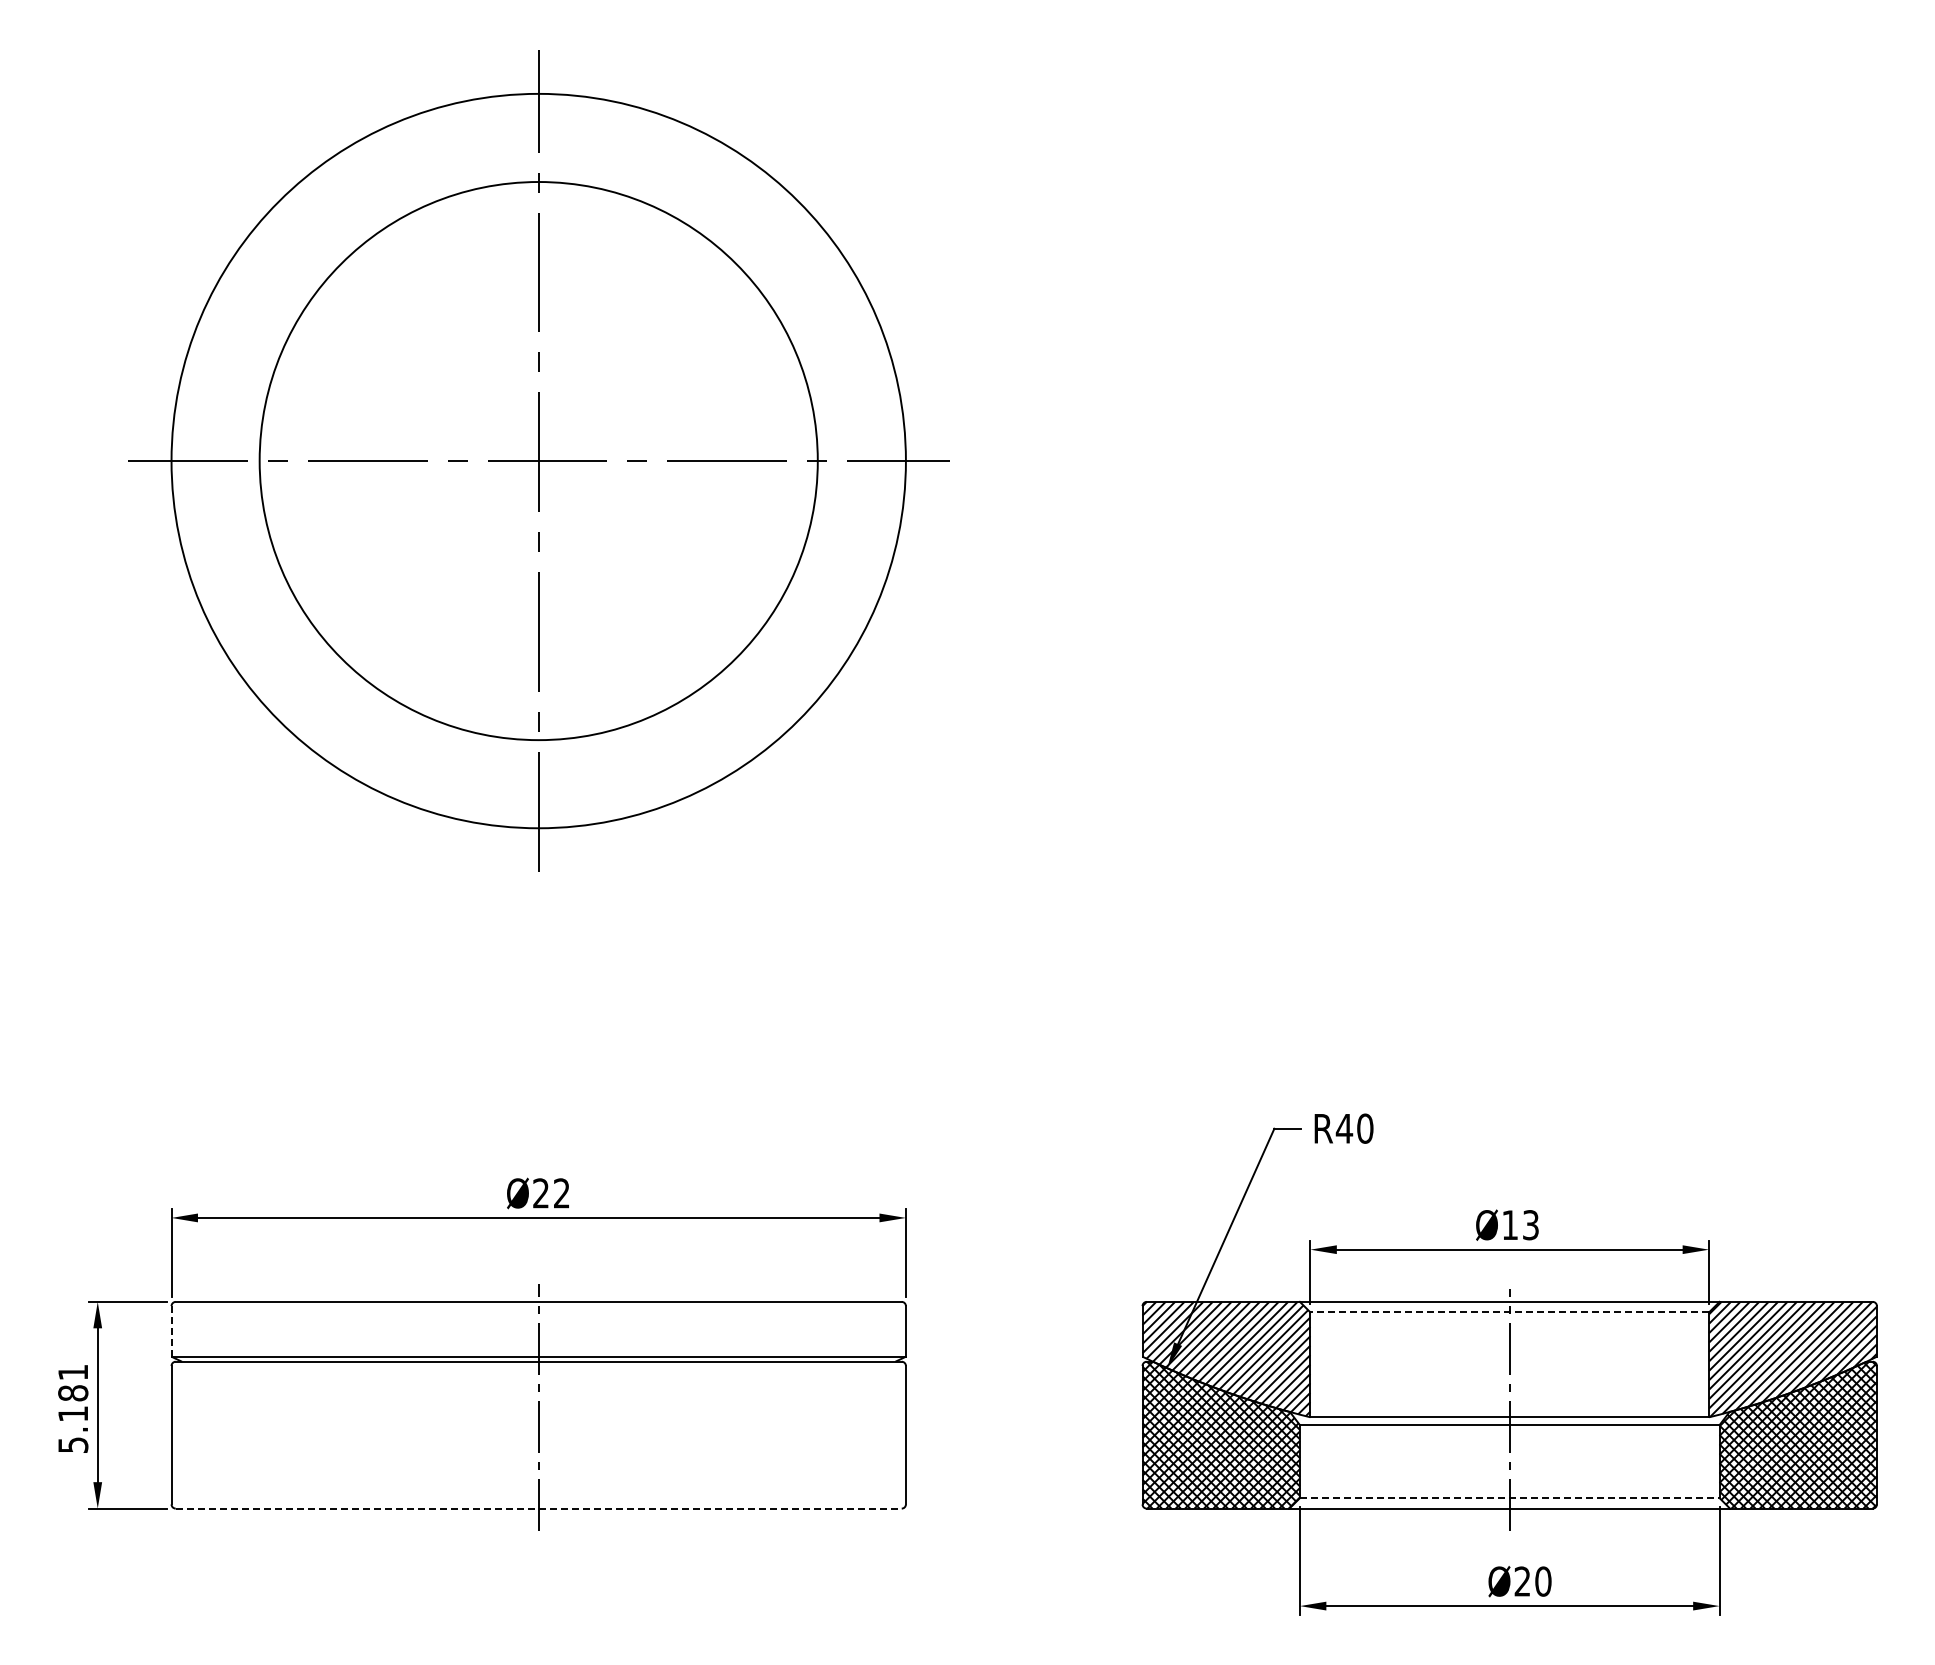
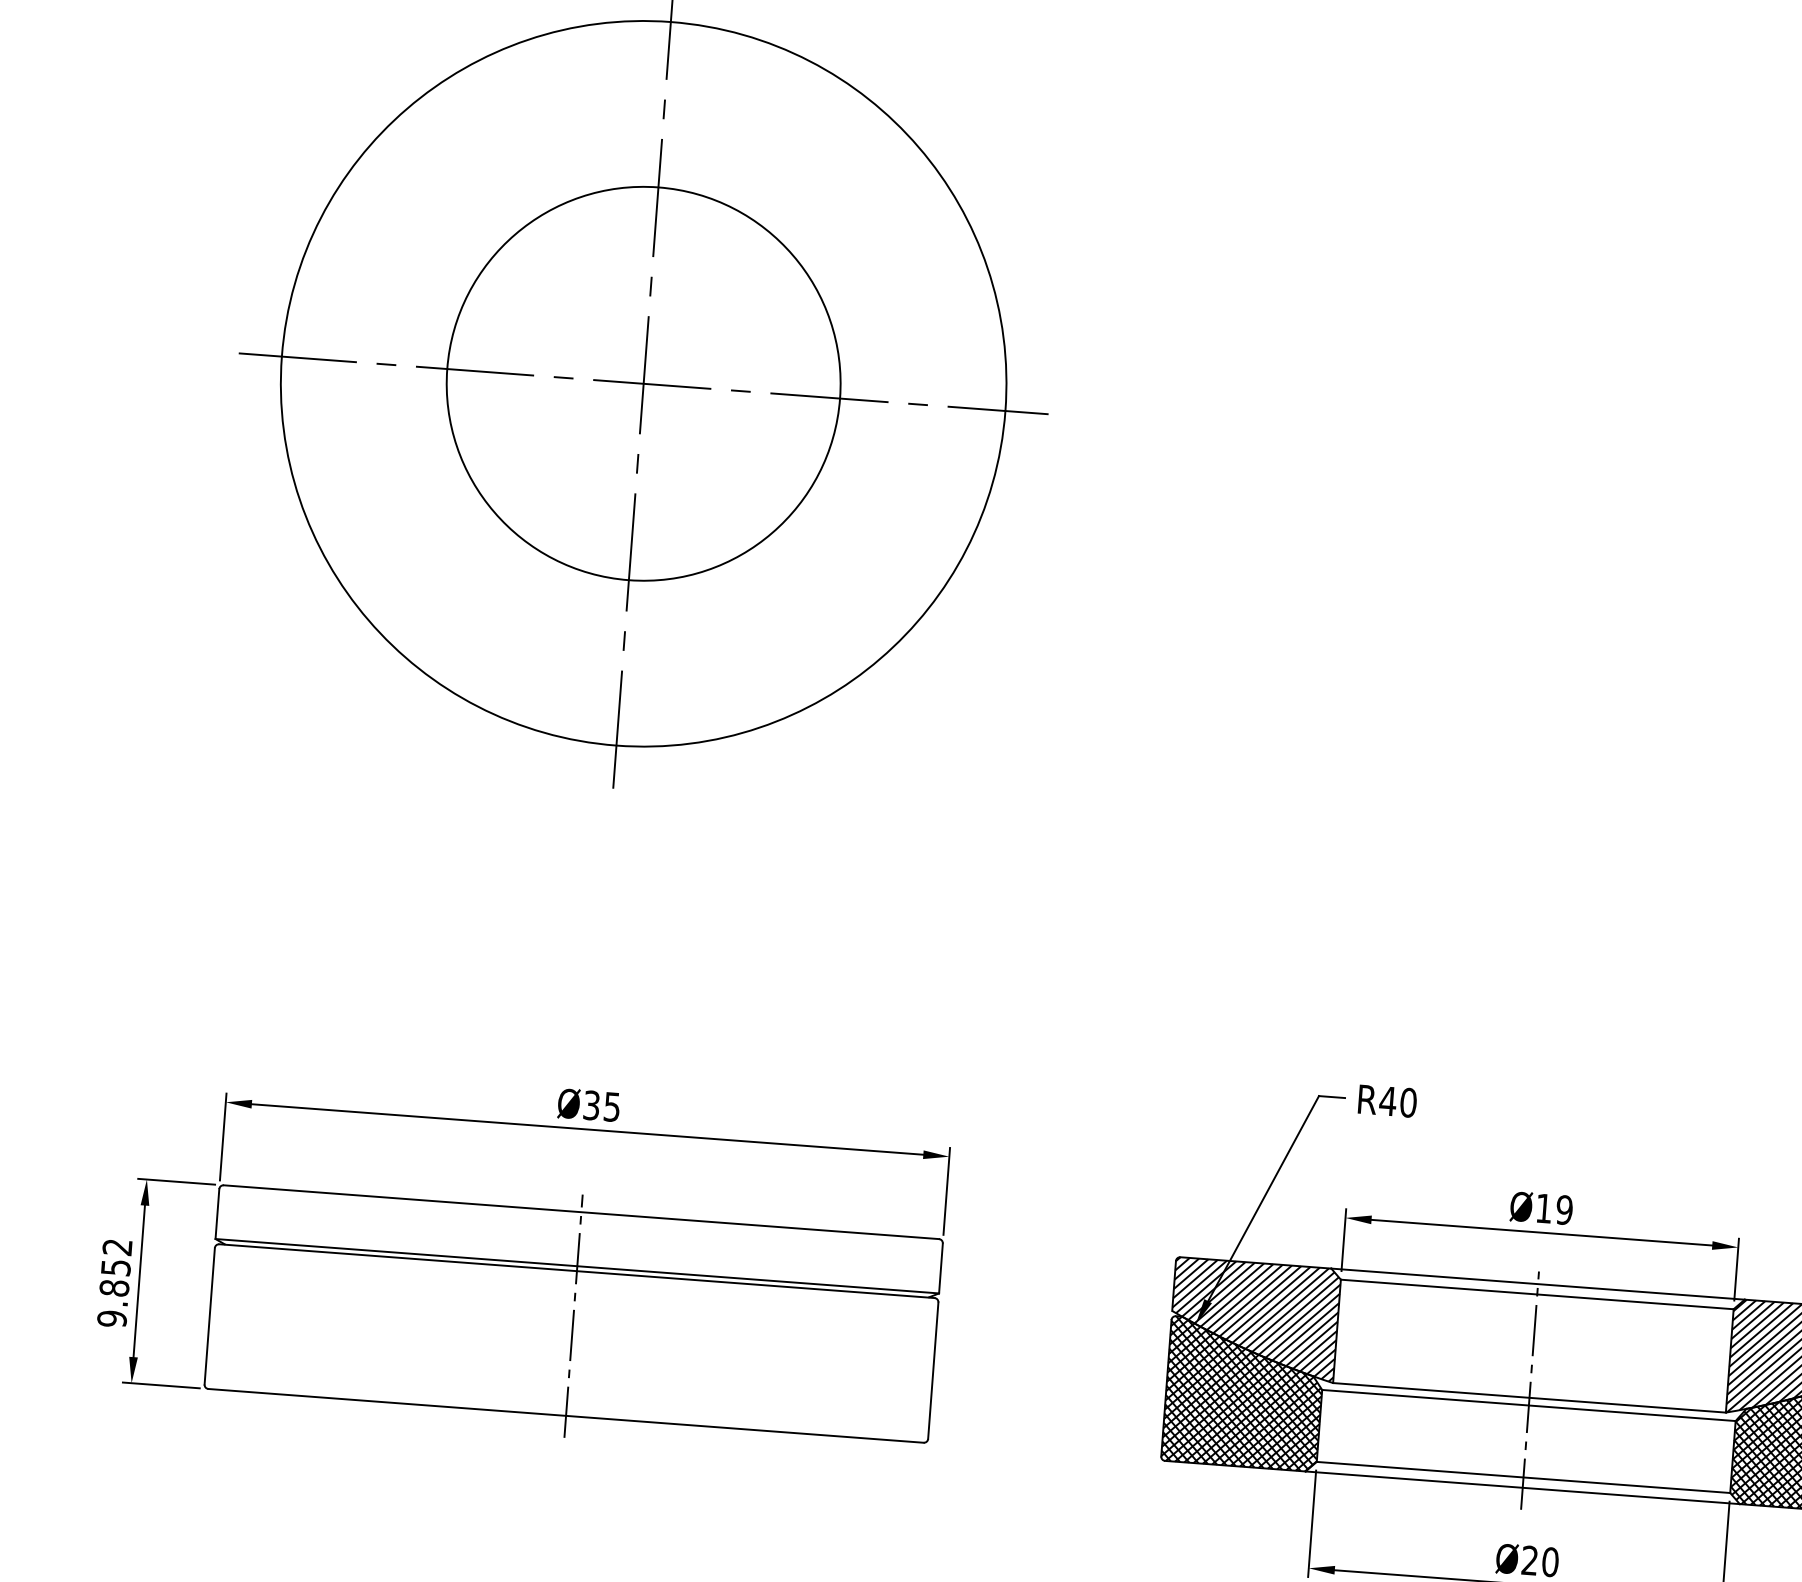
circle: (538, 460) -> (643, 383), size x0.71
text: (551, 1193) -> (601, 1106), Ø22 -> Ø35
text: (1530, 1225) -> (1564, 1210), Ø13 -> Ø19
line: (1509, 1312) -> (1537, 1294), dashed -> solid
line: (171, 1331) -> (217, 1214), dashed -> solid
text: (73, 1409) -> (115, 1283), 5.181 -> 9.852
line: (1509, 1498) -> (1523, 1477), dashed -> solid
line: (538, 1508) -> (565, 1415), dashed -> solid

